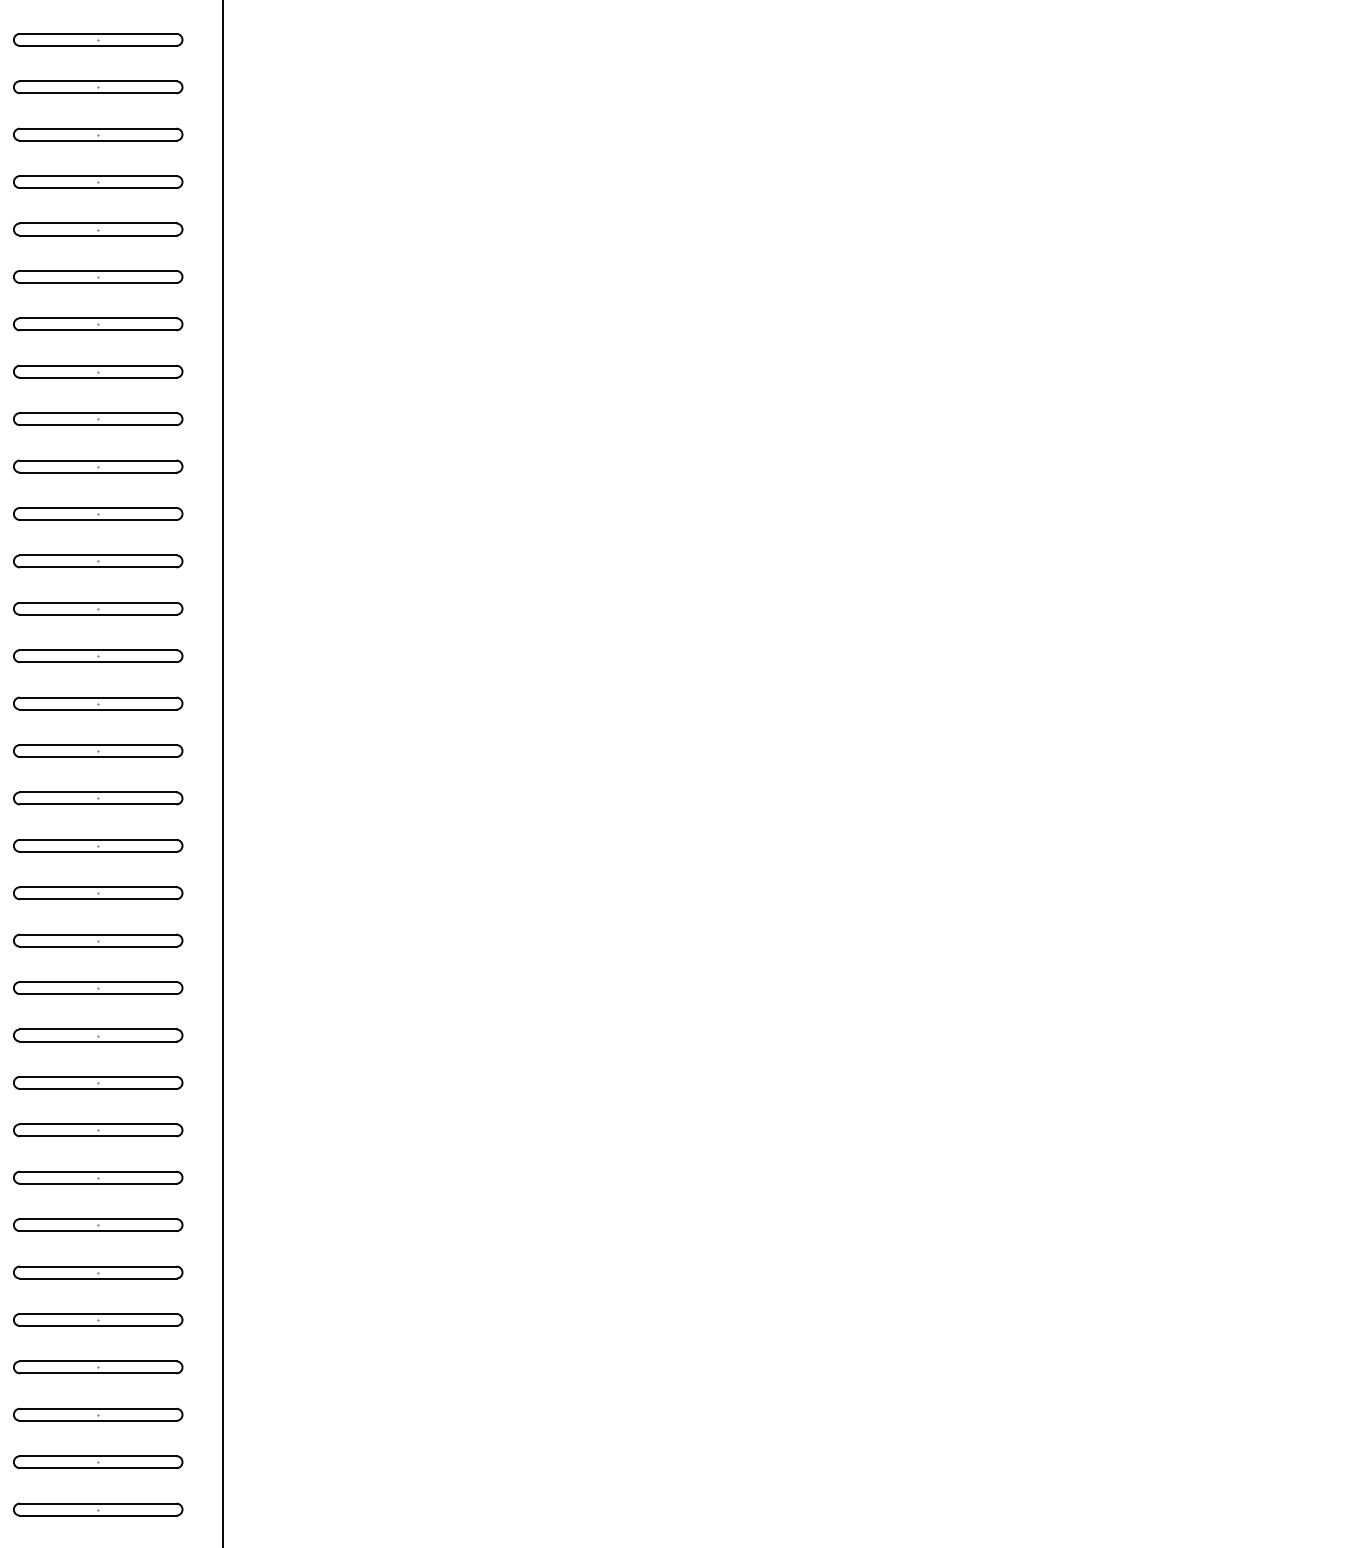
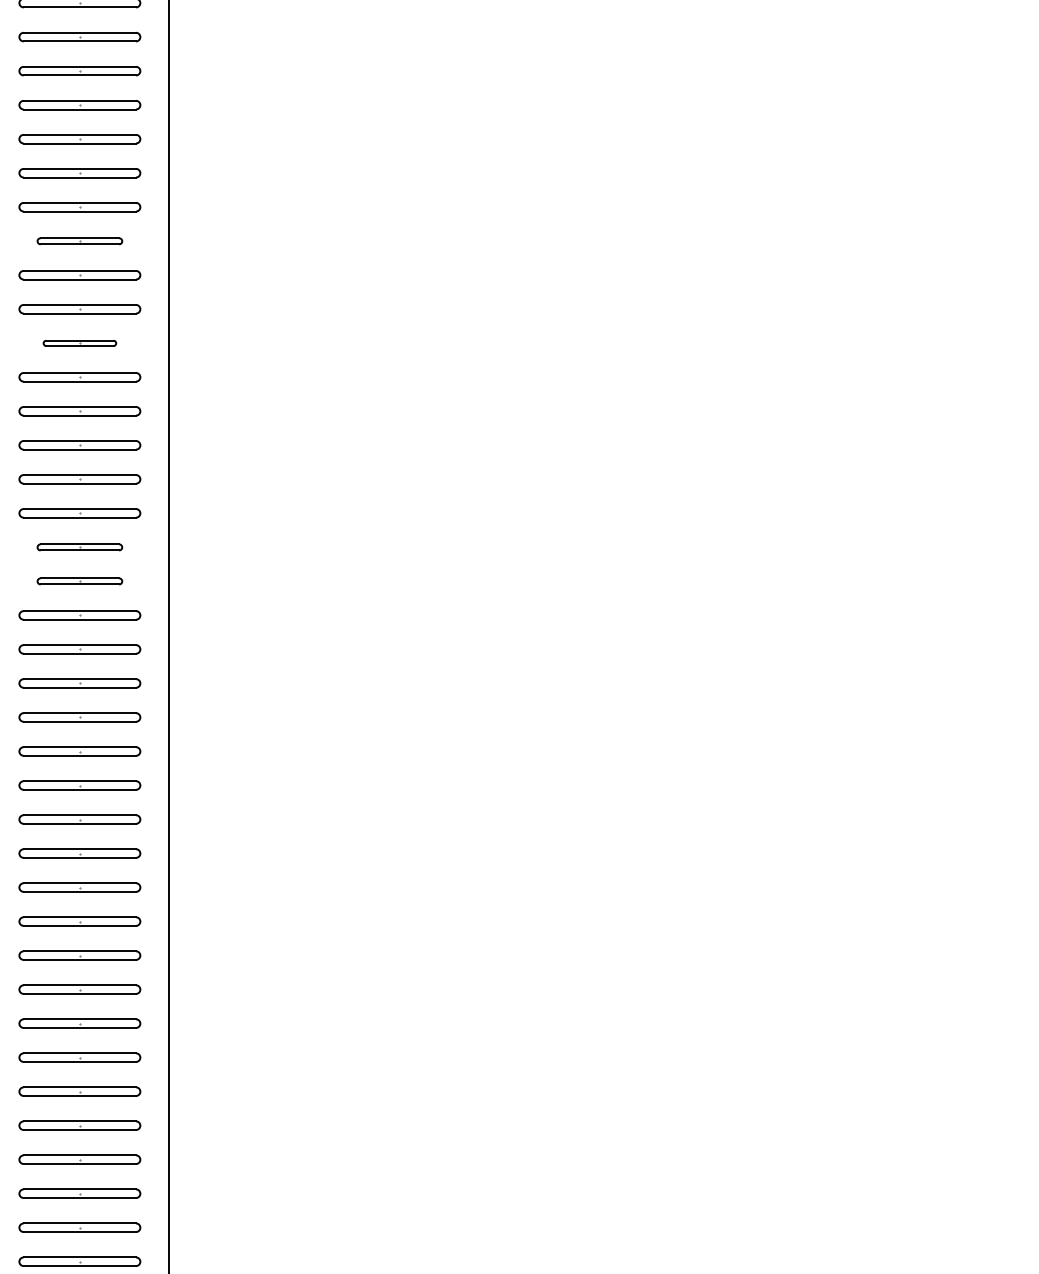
part: (97, 87) -> (79, 241), size x0.7
part: (97, 229) -> (79, 343), size x0.6
part: (97, 514) -> (79, 547), size x0.7
part: (97, 561) -> (79, 581), size x0.7

